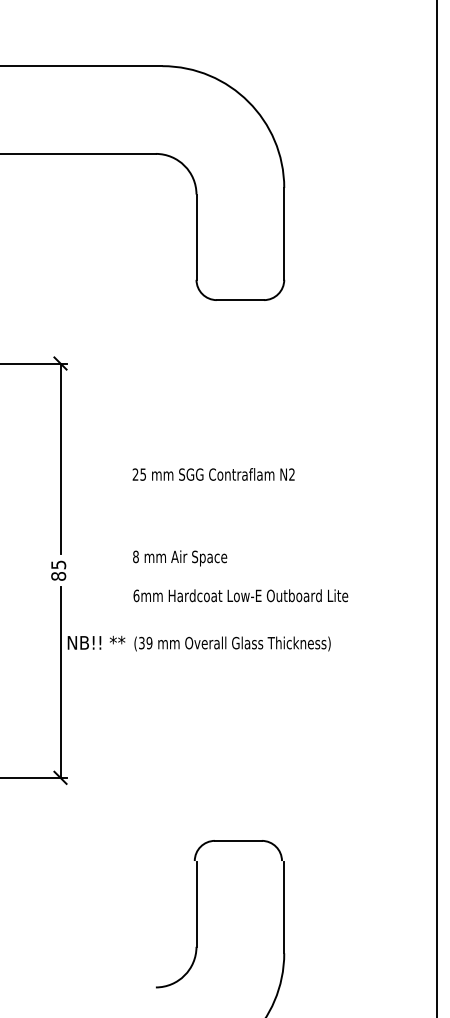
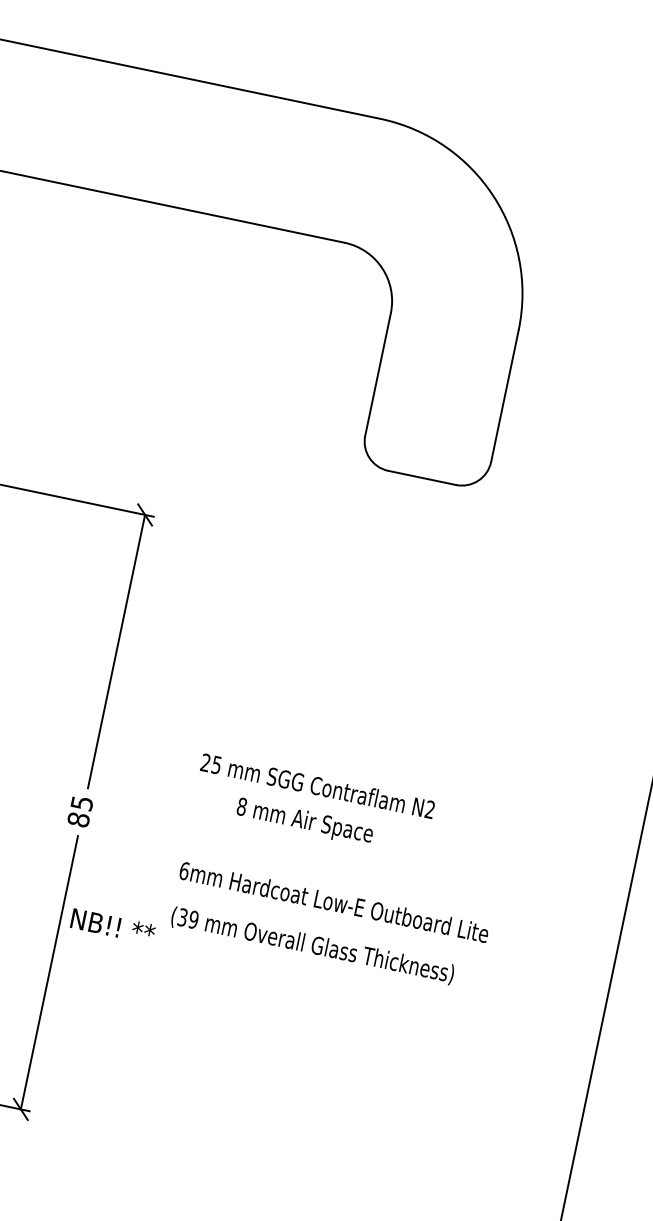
text: (213, 474) -> (317, 786), moved
text: (180, 558) -> (305, 822), moved
text: (232, 643) -> (312, 945), moved

